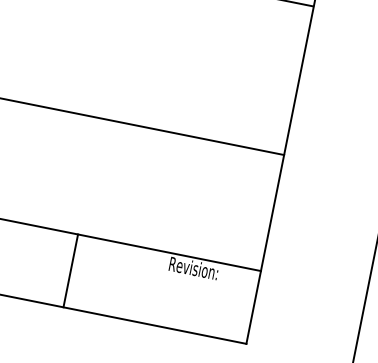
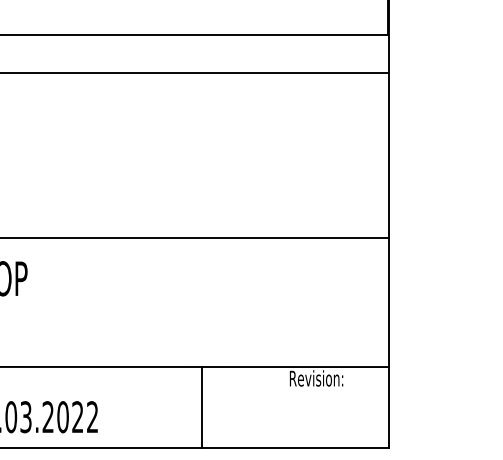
line: (70, 270) -> (201, 406), moved

